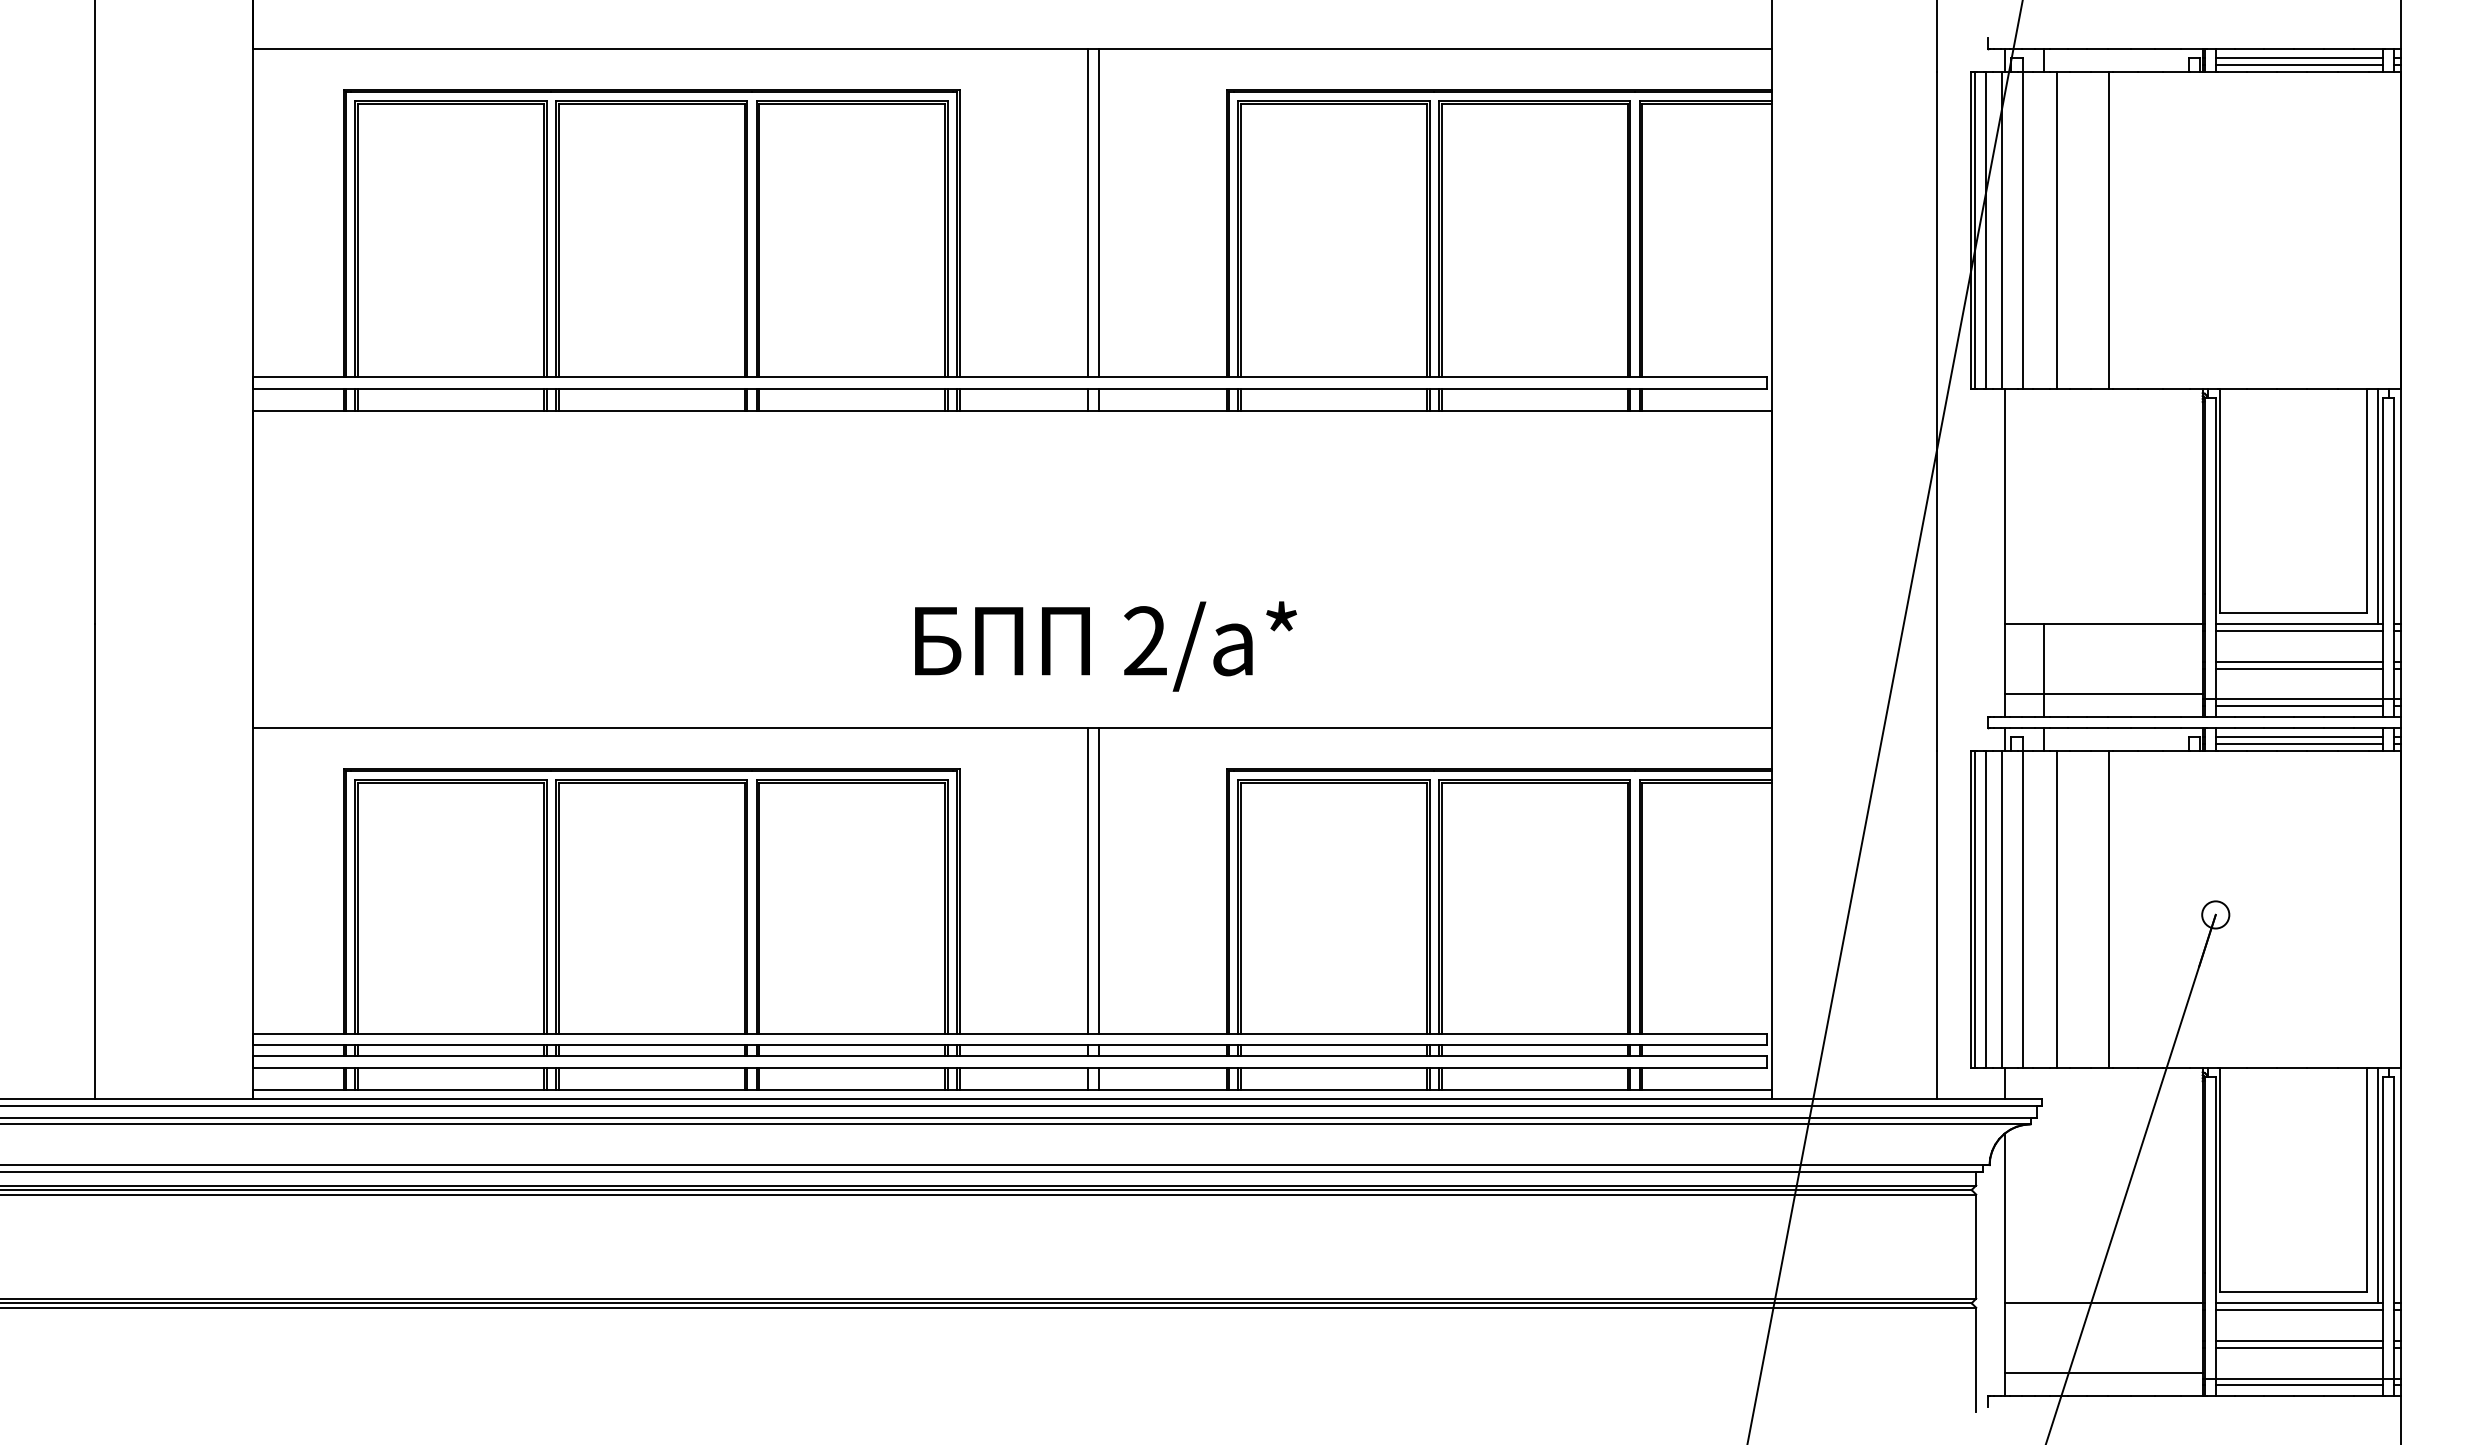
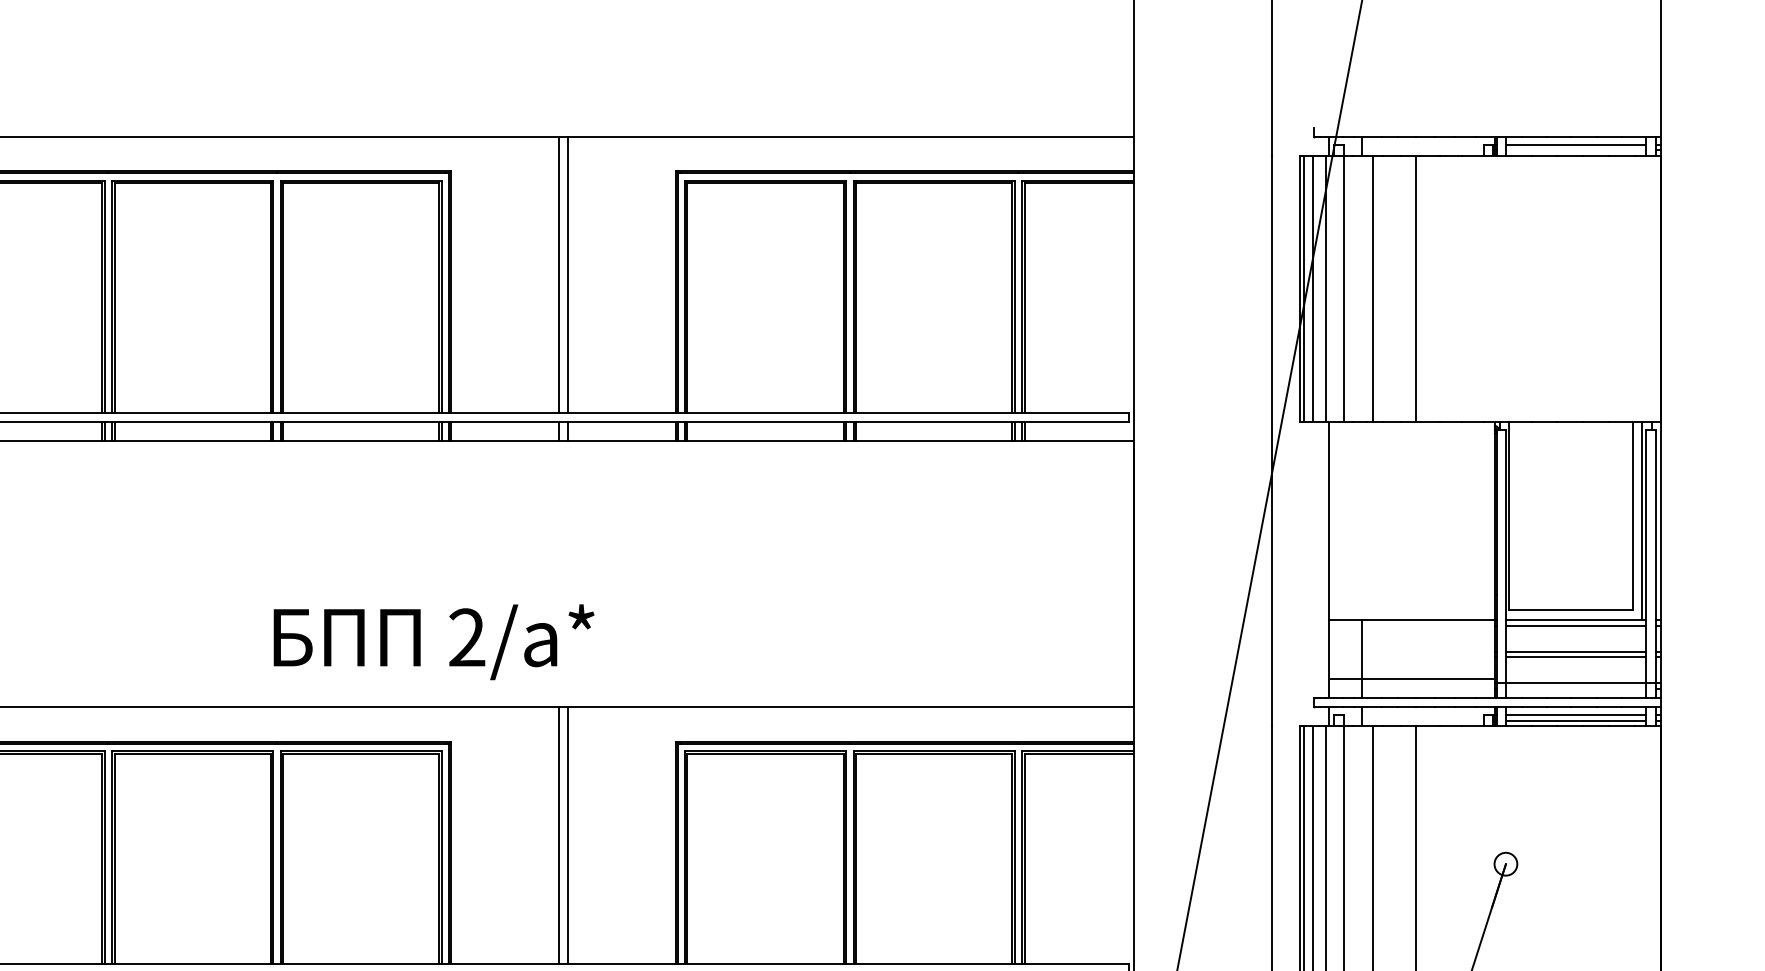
line: (2299, 64) -> (1576, 150), removed
text: (1105, 646) -> (433, 642), moved
line: (2299, 706) -> (1576, 689), removed

